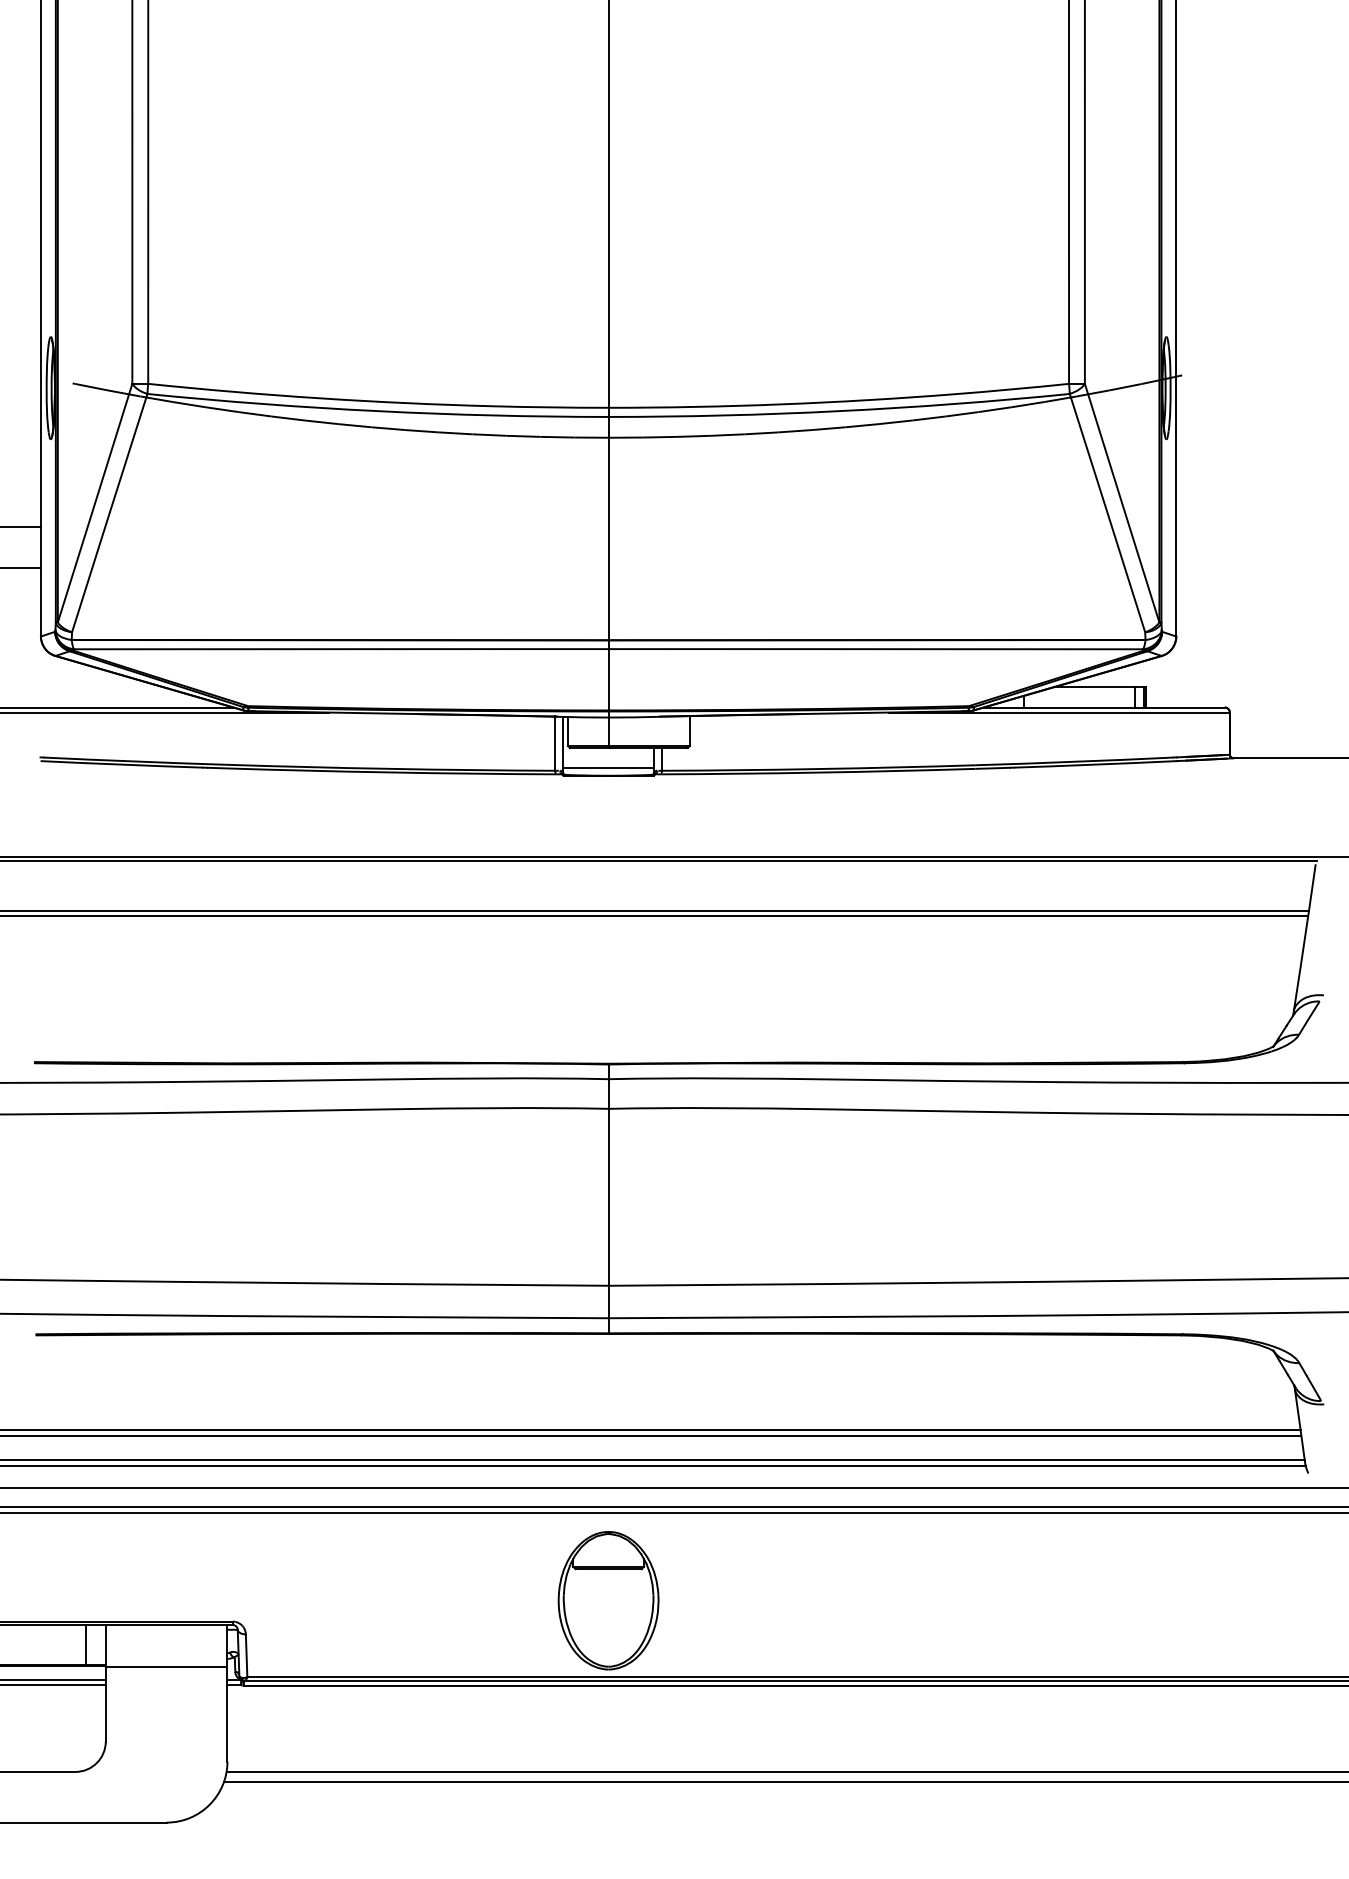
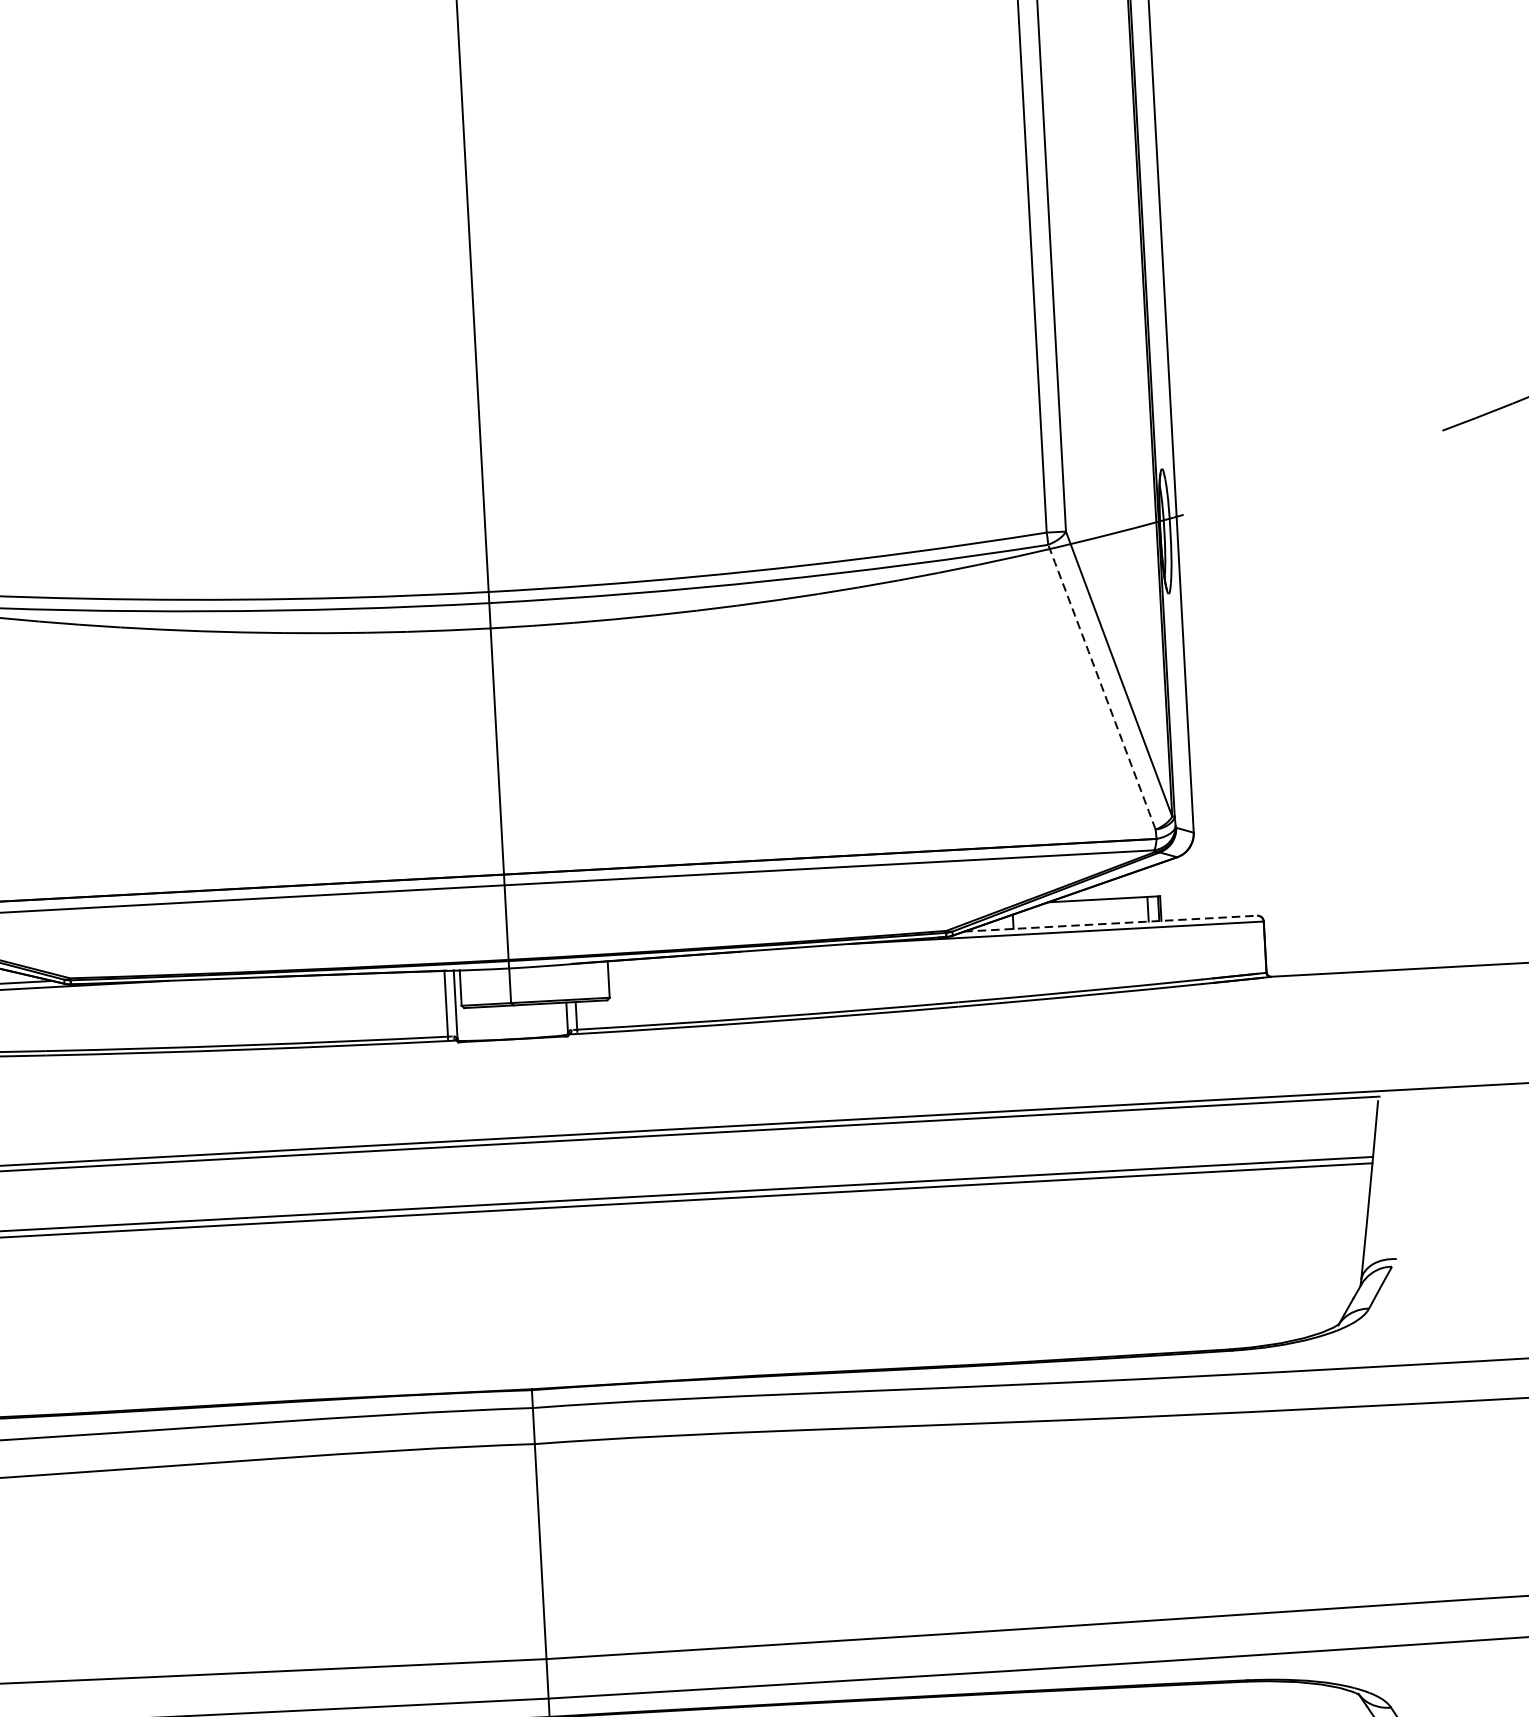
arc: (1107, 513) -> (1101, 687), solid -> dashed
line: (1104, 707) -> (1111, 923), solid -> dashed
line: (608, 768) -> (512, 1030), removed

